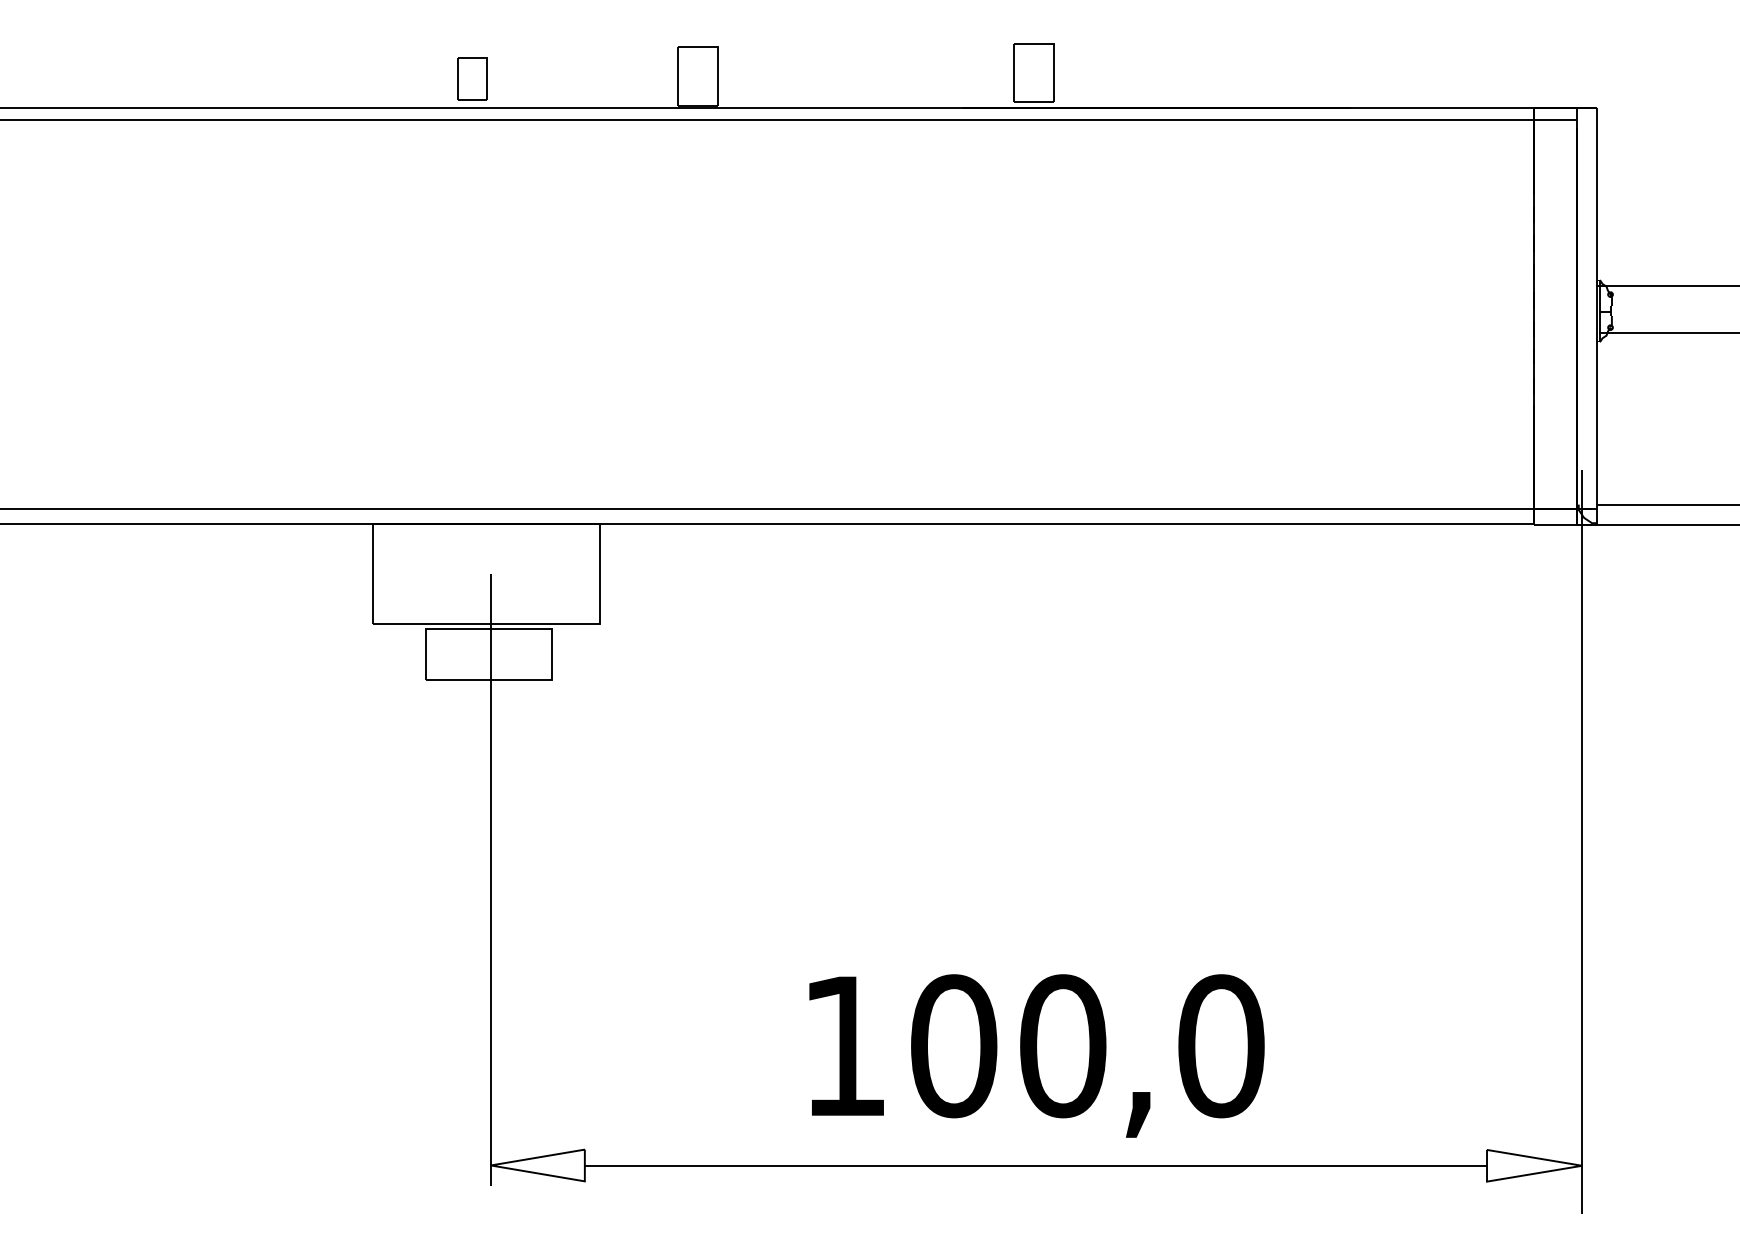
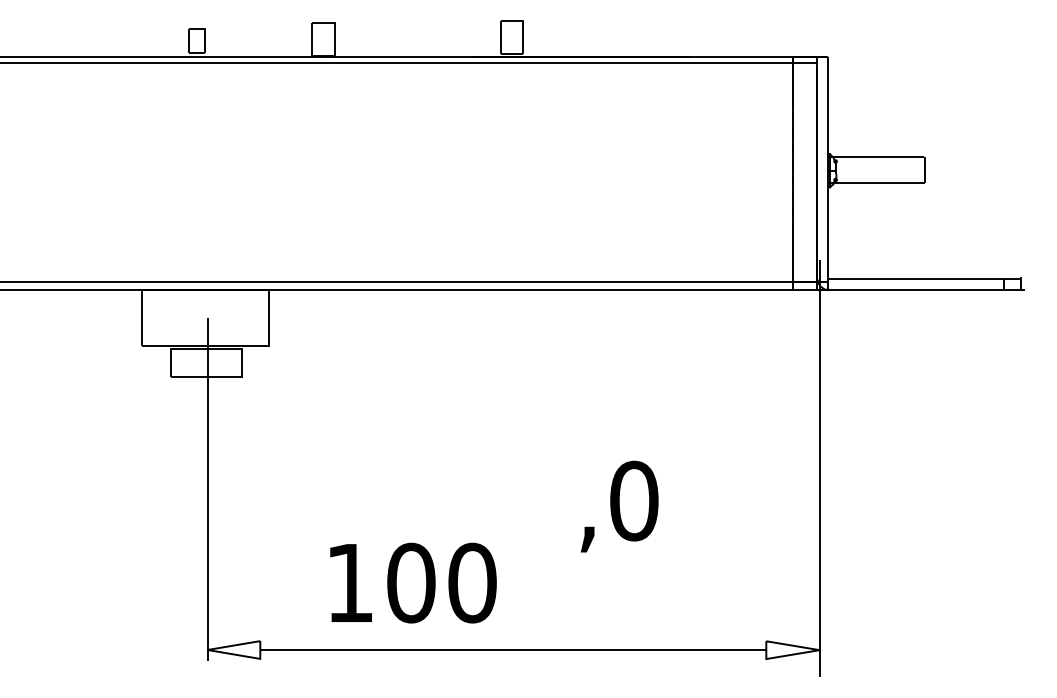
text: (957, 1045) -> (413, 582), moved
text: (1194, 1055) -> (619, 506), moved

